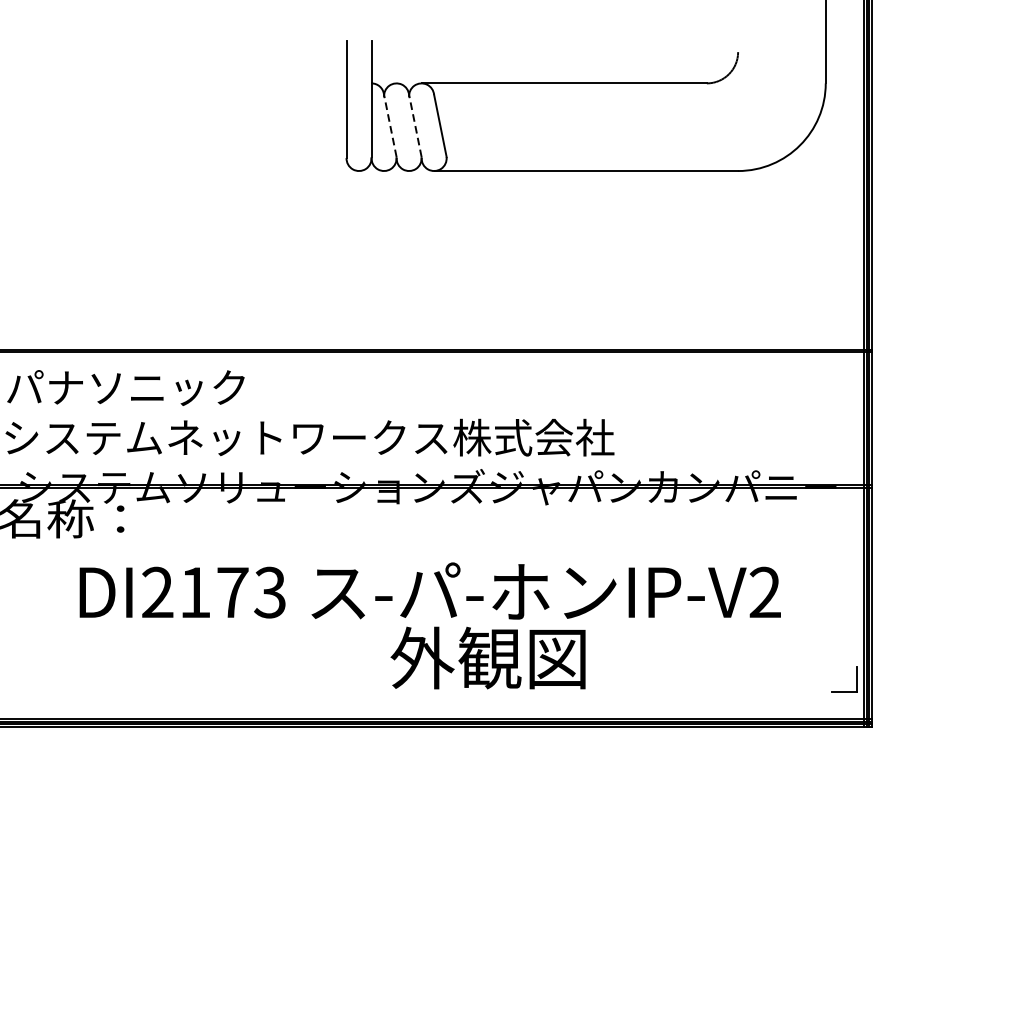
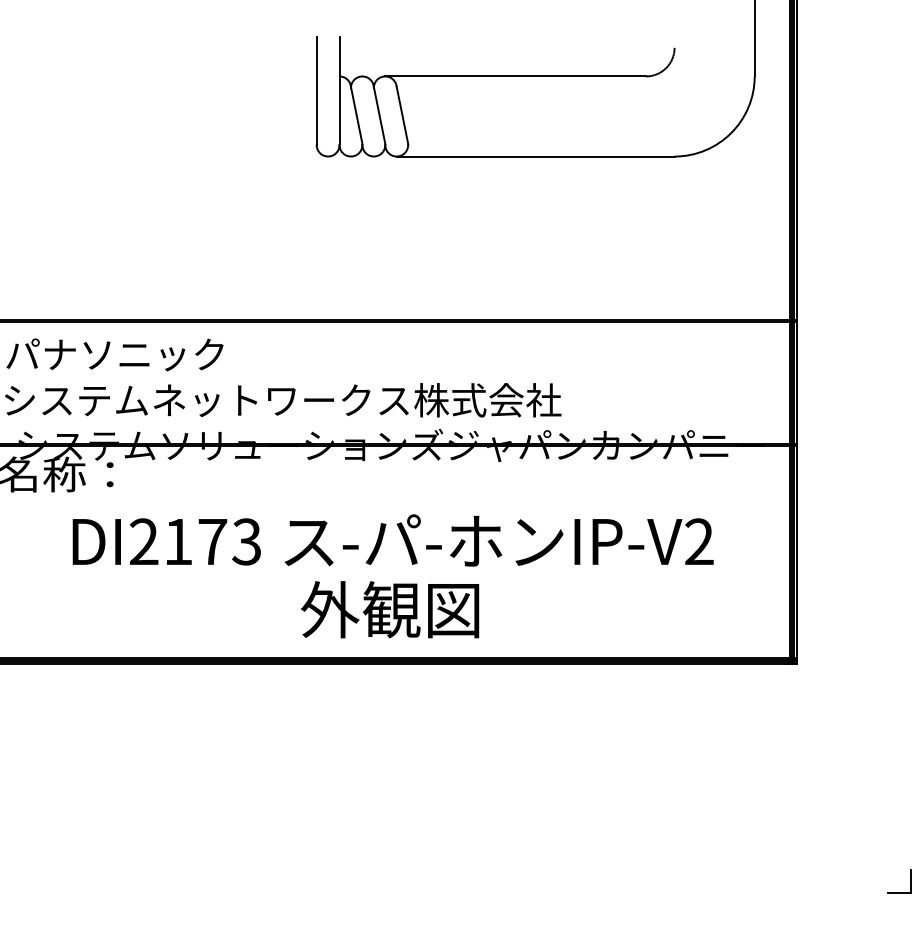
line: (390, 126) -> (356, 115), dashed -> solid
line: (415, 126) -> (379, 115), dashed -> solid
text: (488, 657) -> (390, 609), moved
part: (856, 679) -> (910, 881), moved

